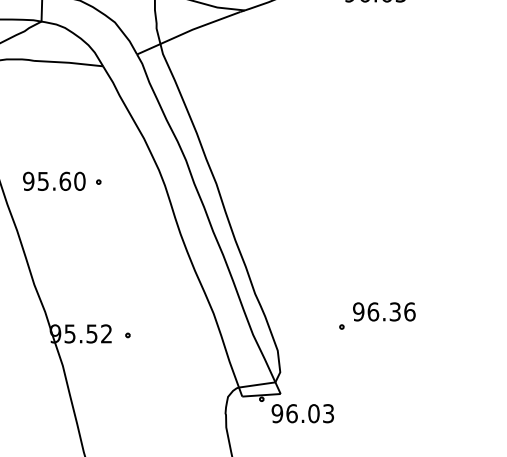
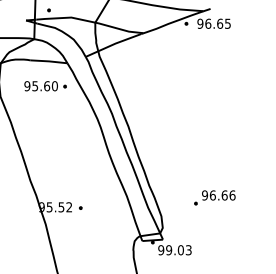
part: (62, 181) -> (45, 86), moved
text: (394, 311) -> (224, 195), 96.36 -> 96.66
text: (292, 414) -> (169, 250), 96.03 -> 99.03

